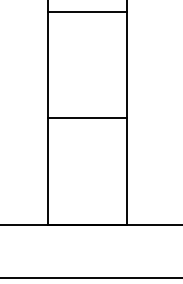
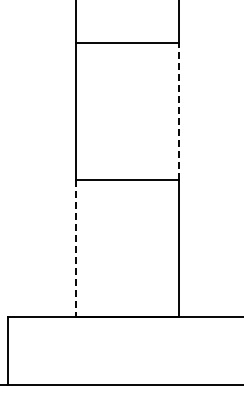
line: (126, 65) -> (178, 111), solid -> dashed
line: (47, 171) -> (76, 248), solid -> dashed

